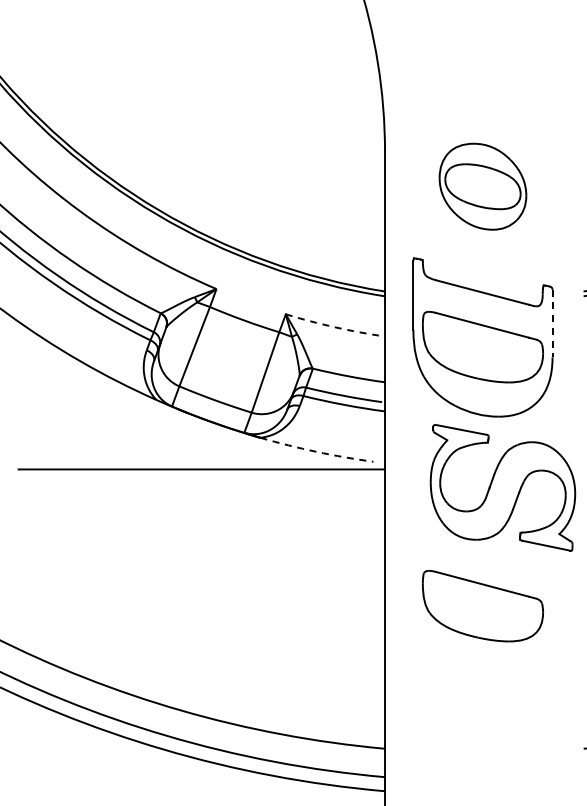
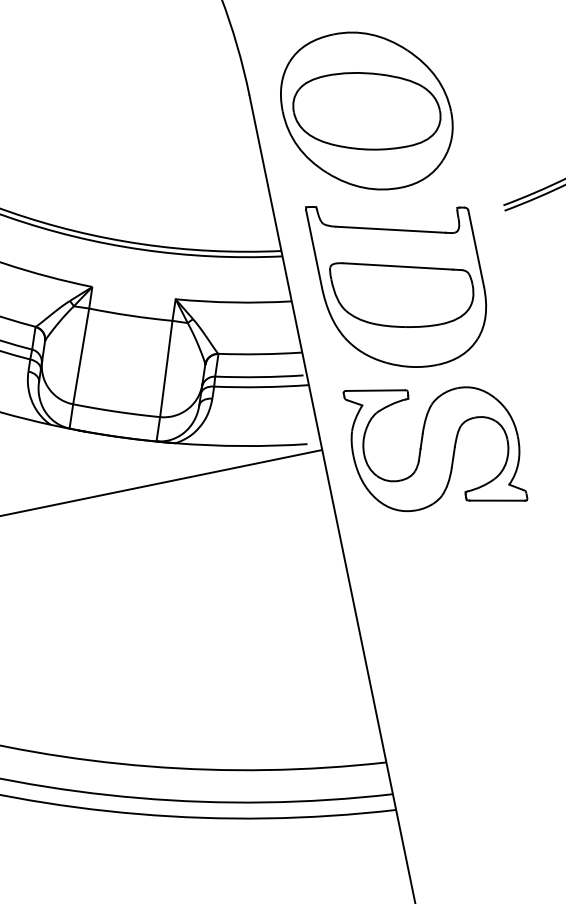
part: (482, 186) -> (366, 111), size x1.67
line: (552, 323) -> (476, 248), dashed -> solid
arc: (335, 327) -> (234, 302), dashed -> solid
arc: (316, 451) -> (241, 445), dashed -> solid
part: (502, 487) -> (434, 445), moved
part: (482, 606) -> (462, 580), removed

